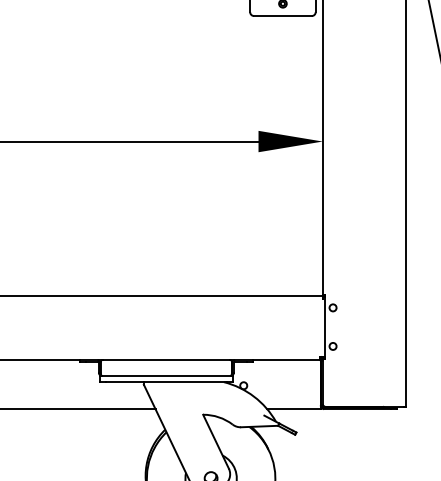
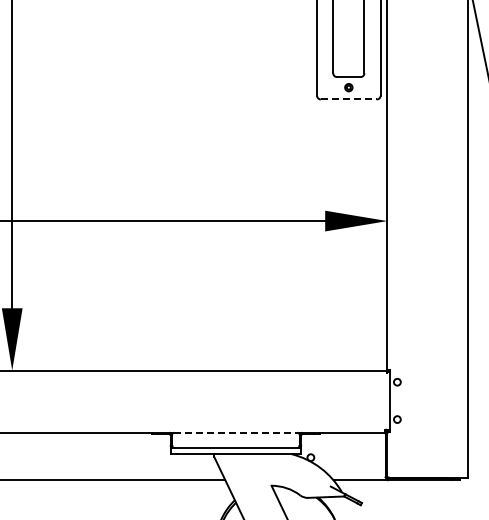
line: (283, 16) -> (349, 99), solid -> dashed
line: (165, 359) -> (235, 432), solid -> dashed

